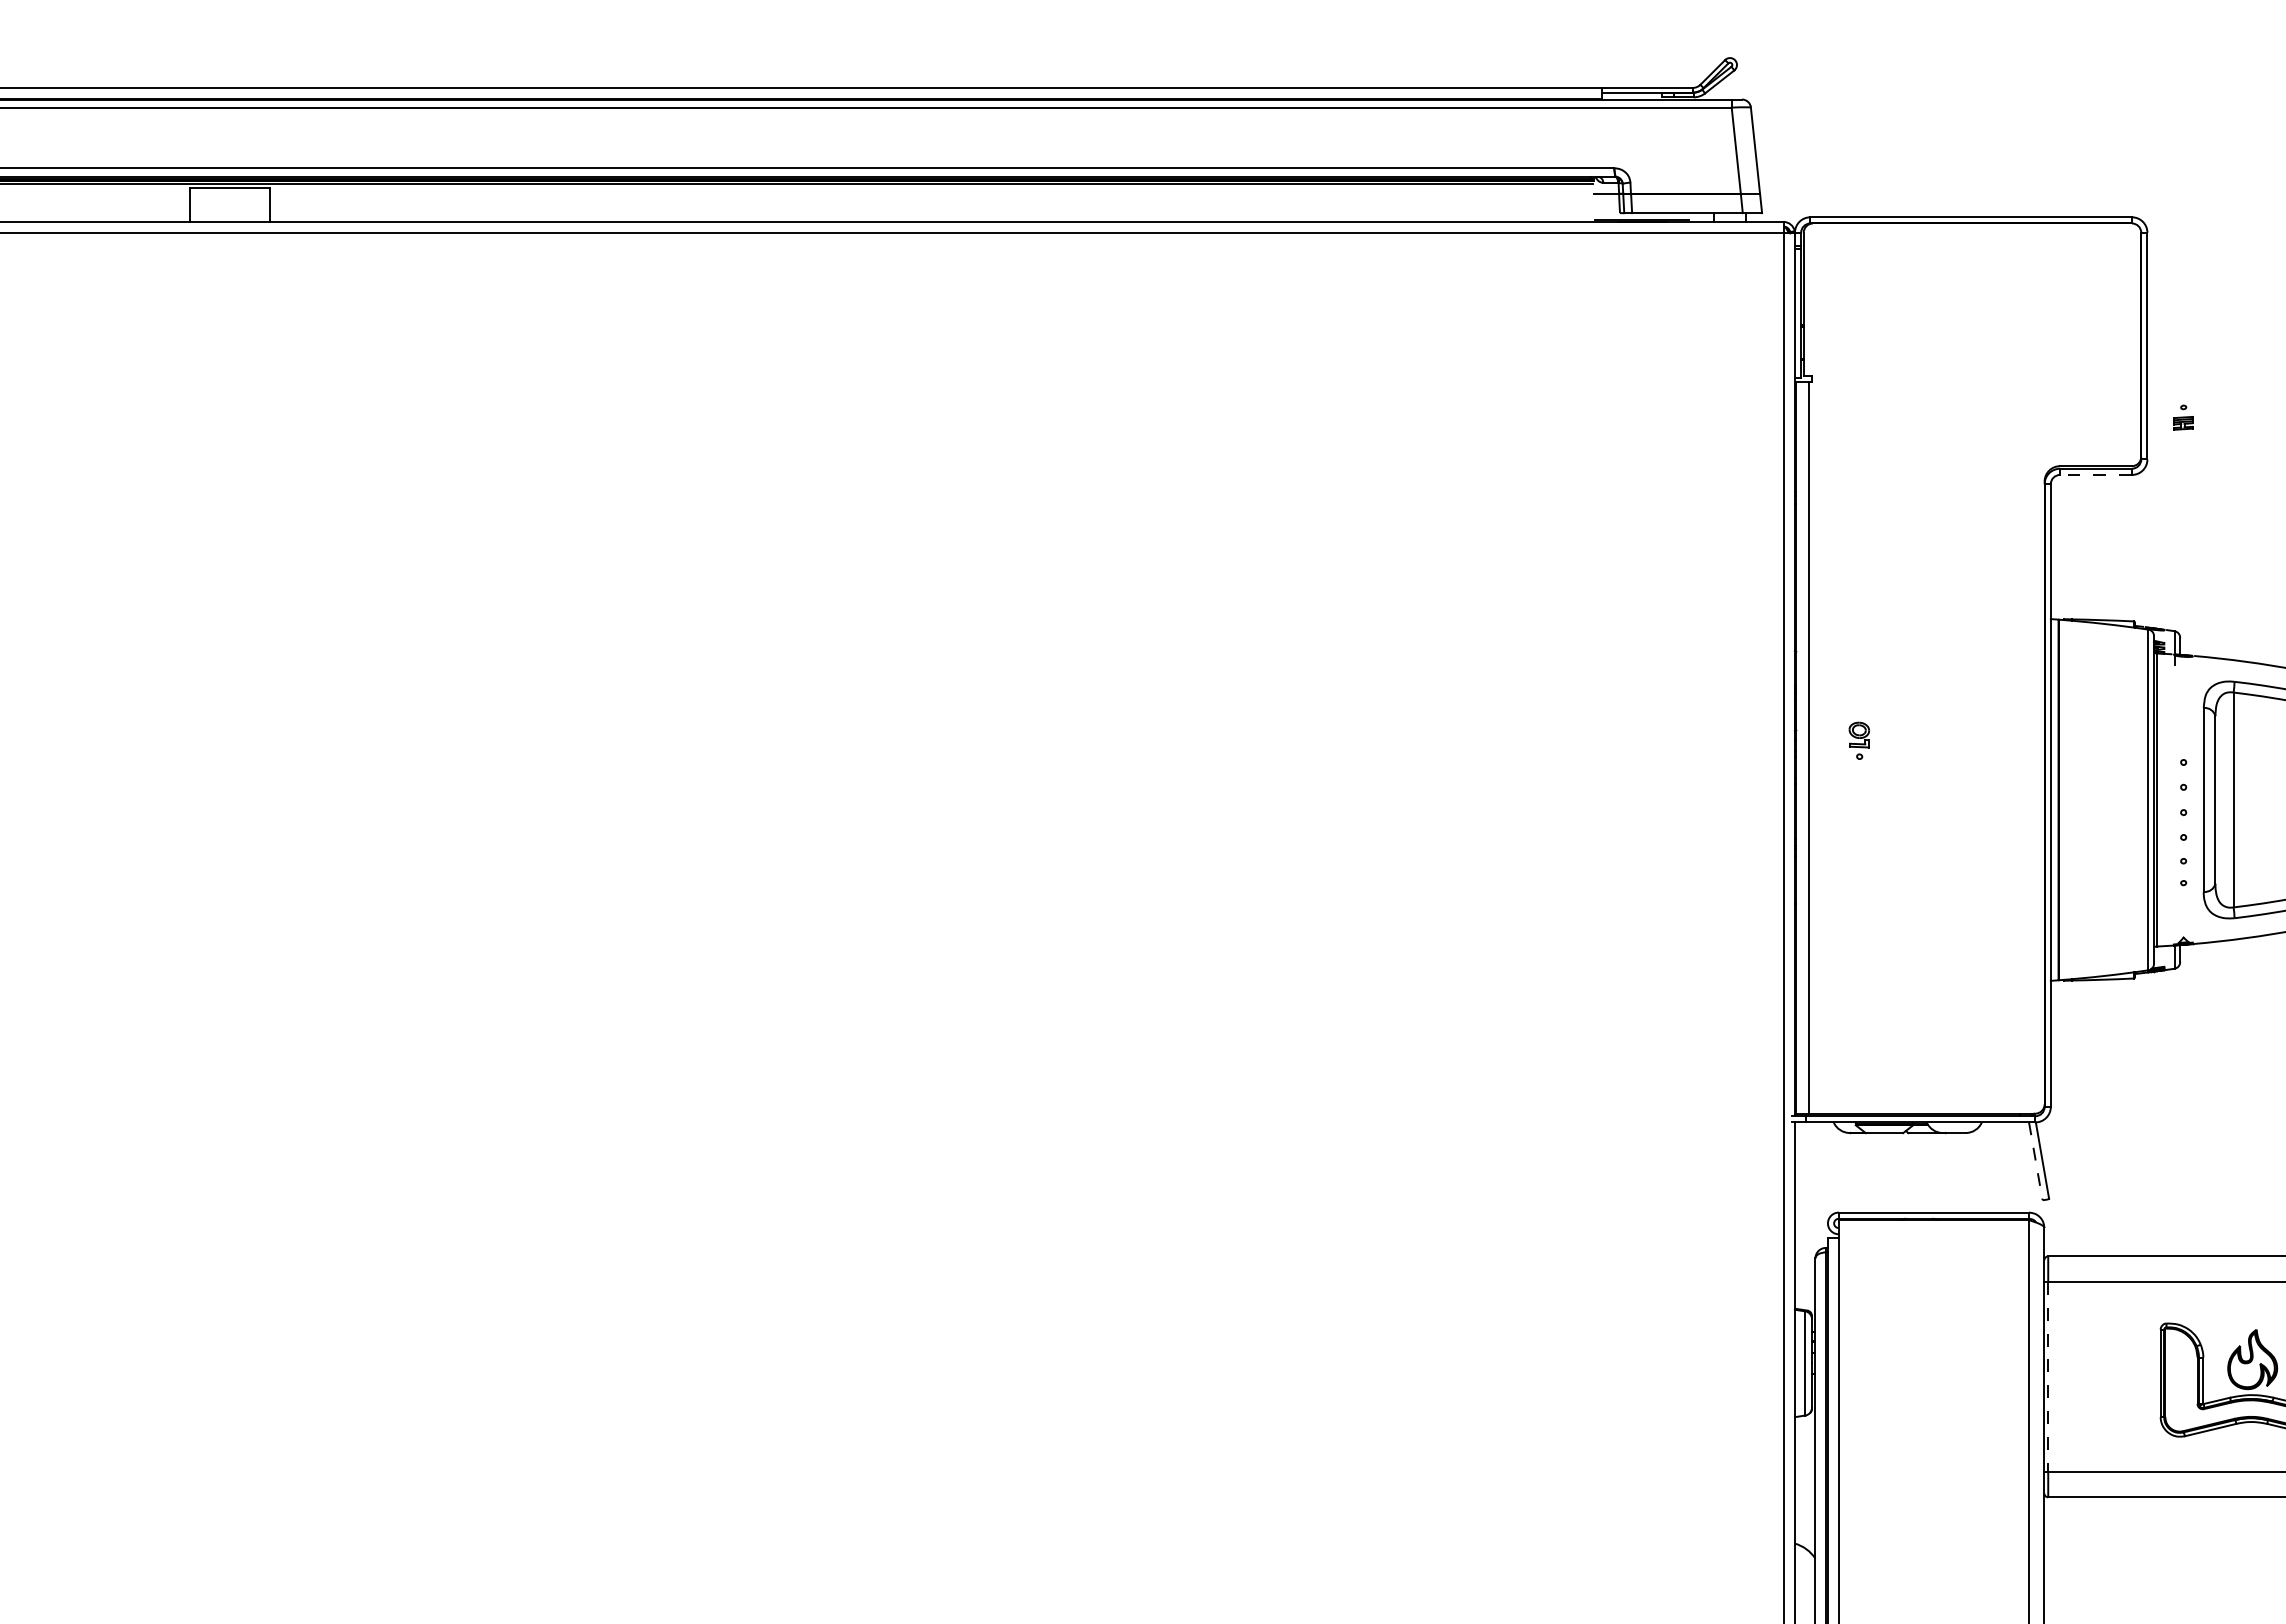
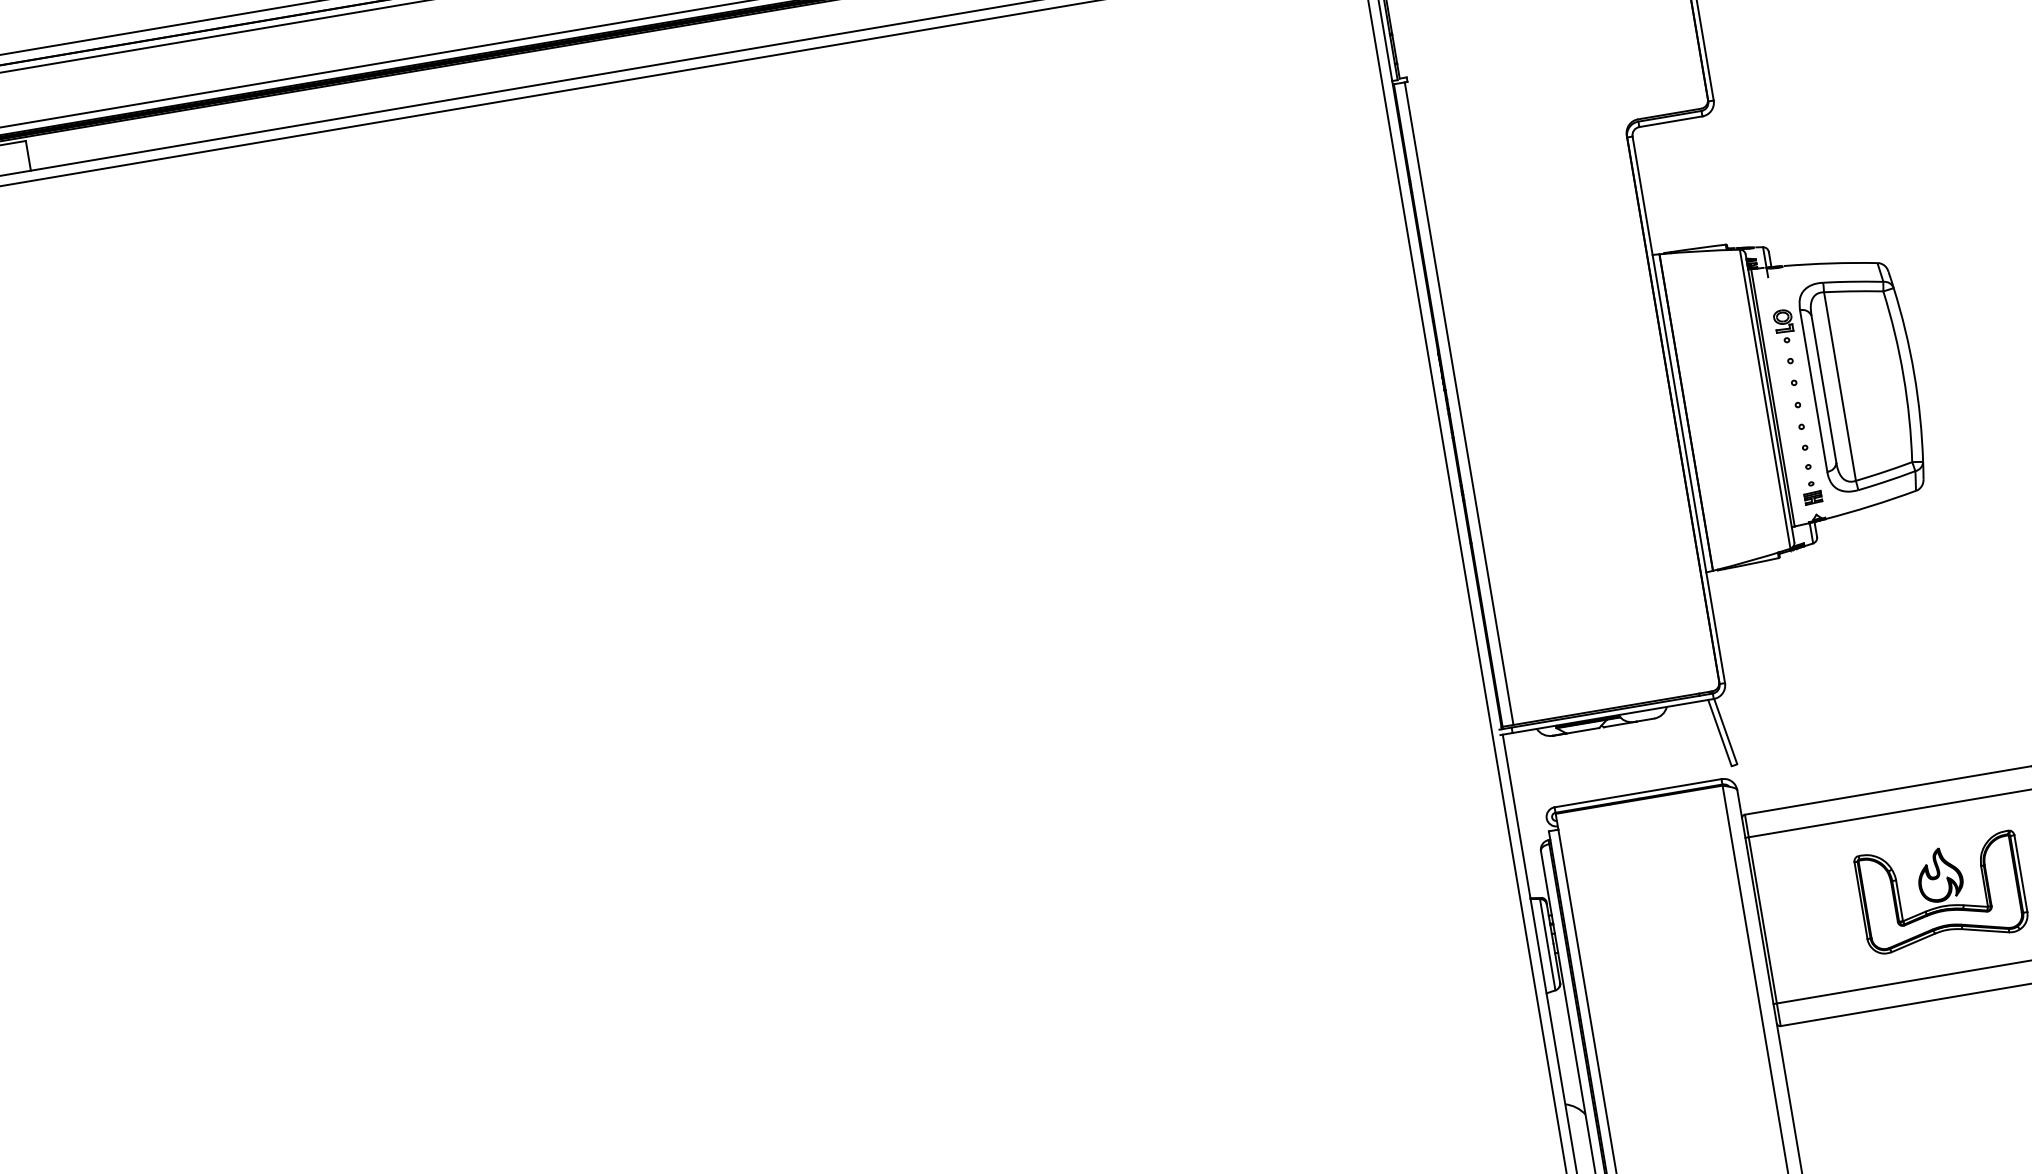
part: (2183, 417) -> (1812, 492), moved
line: (2096, 474) -> (1671, 121), dashed -> solid
part: (1858, 740) -> (1783, 326), moved
line: (2035, 1161) -> (1719, 733), dashed -> solid
line: (2048, 1376) -> (1763, 920), dashed -> solid

